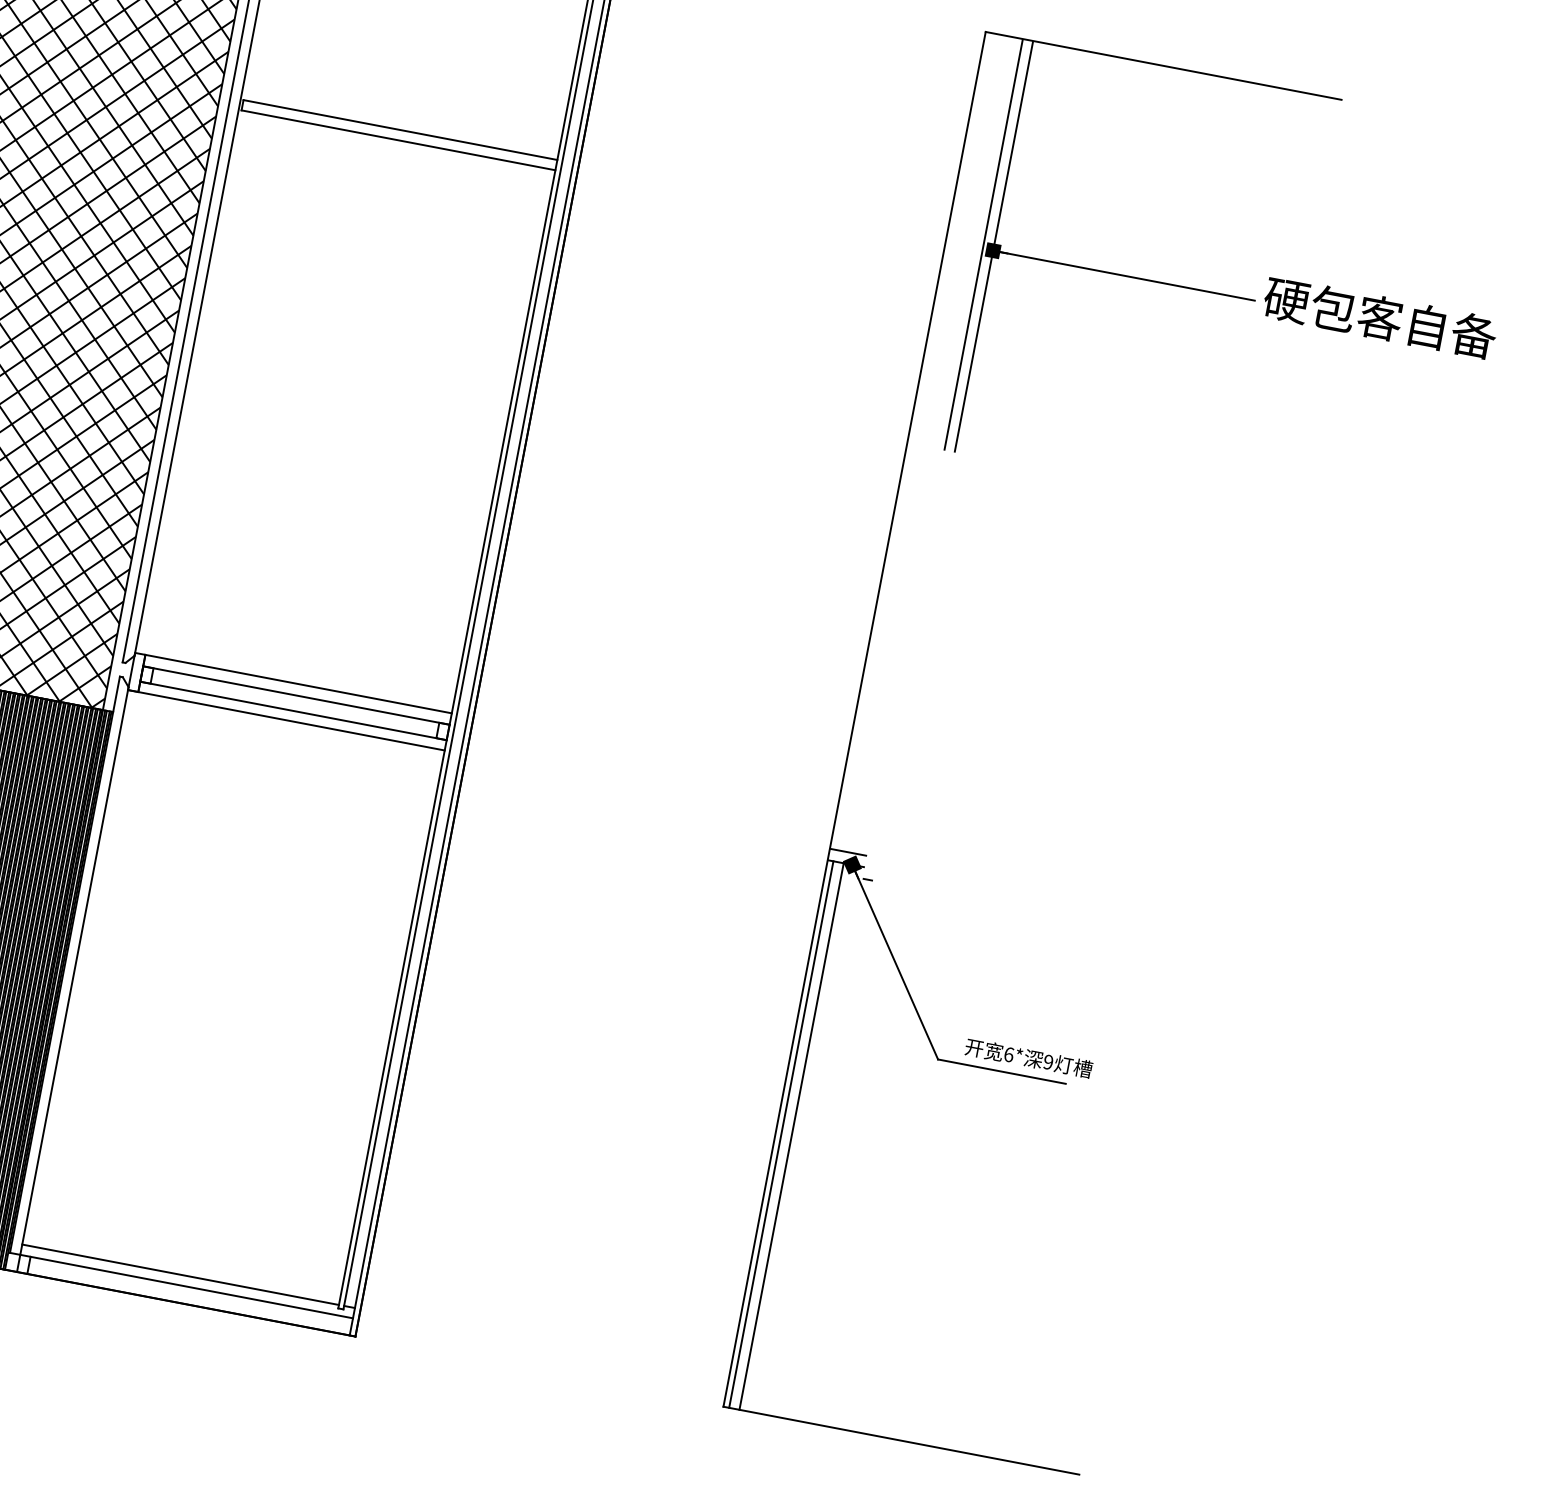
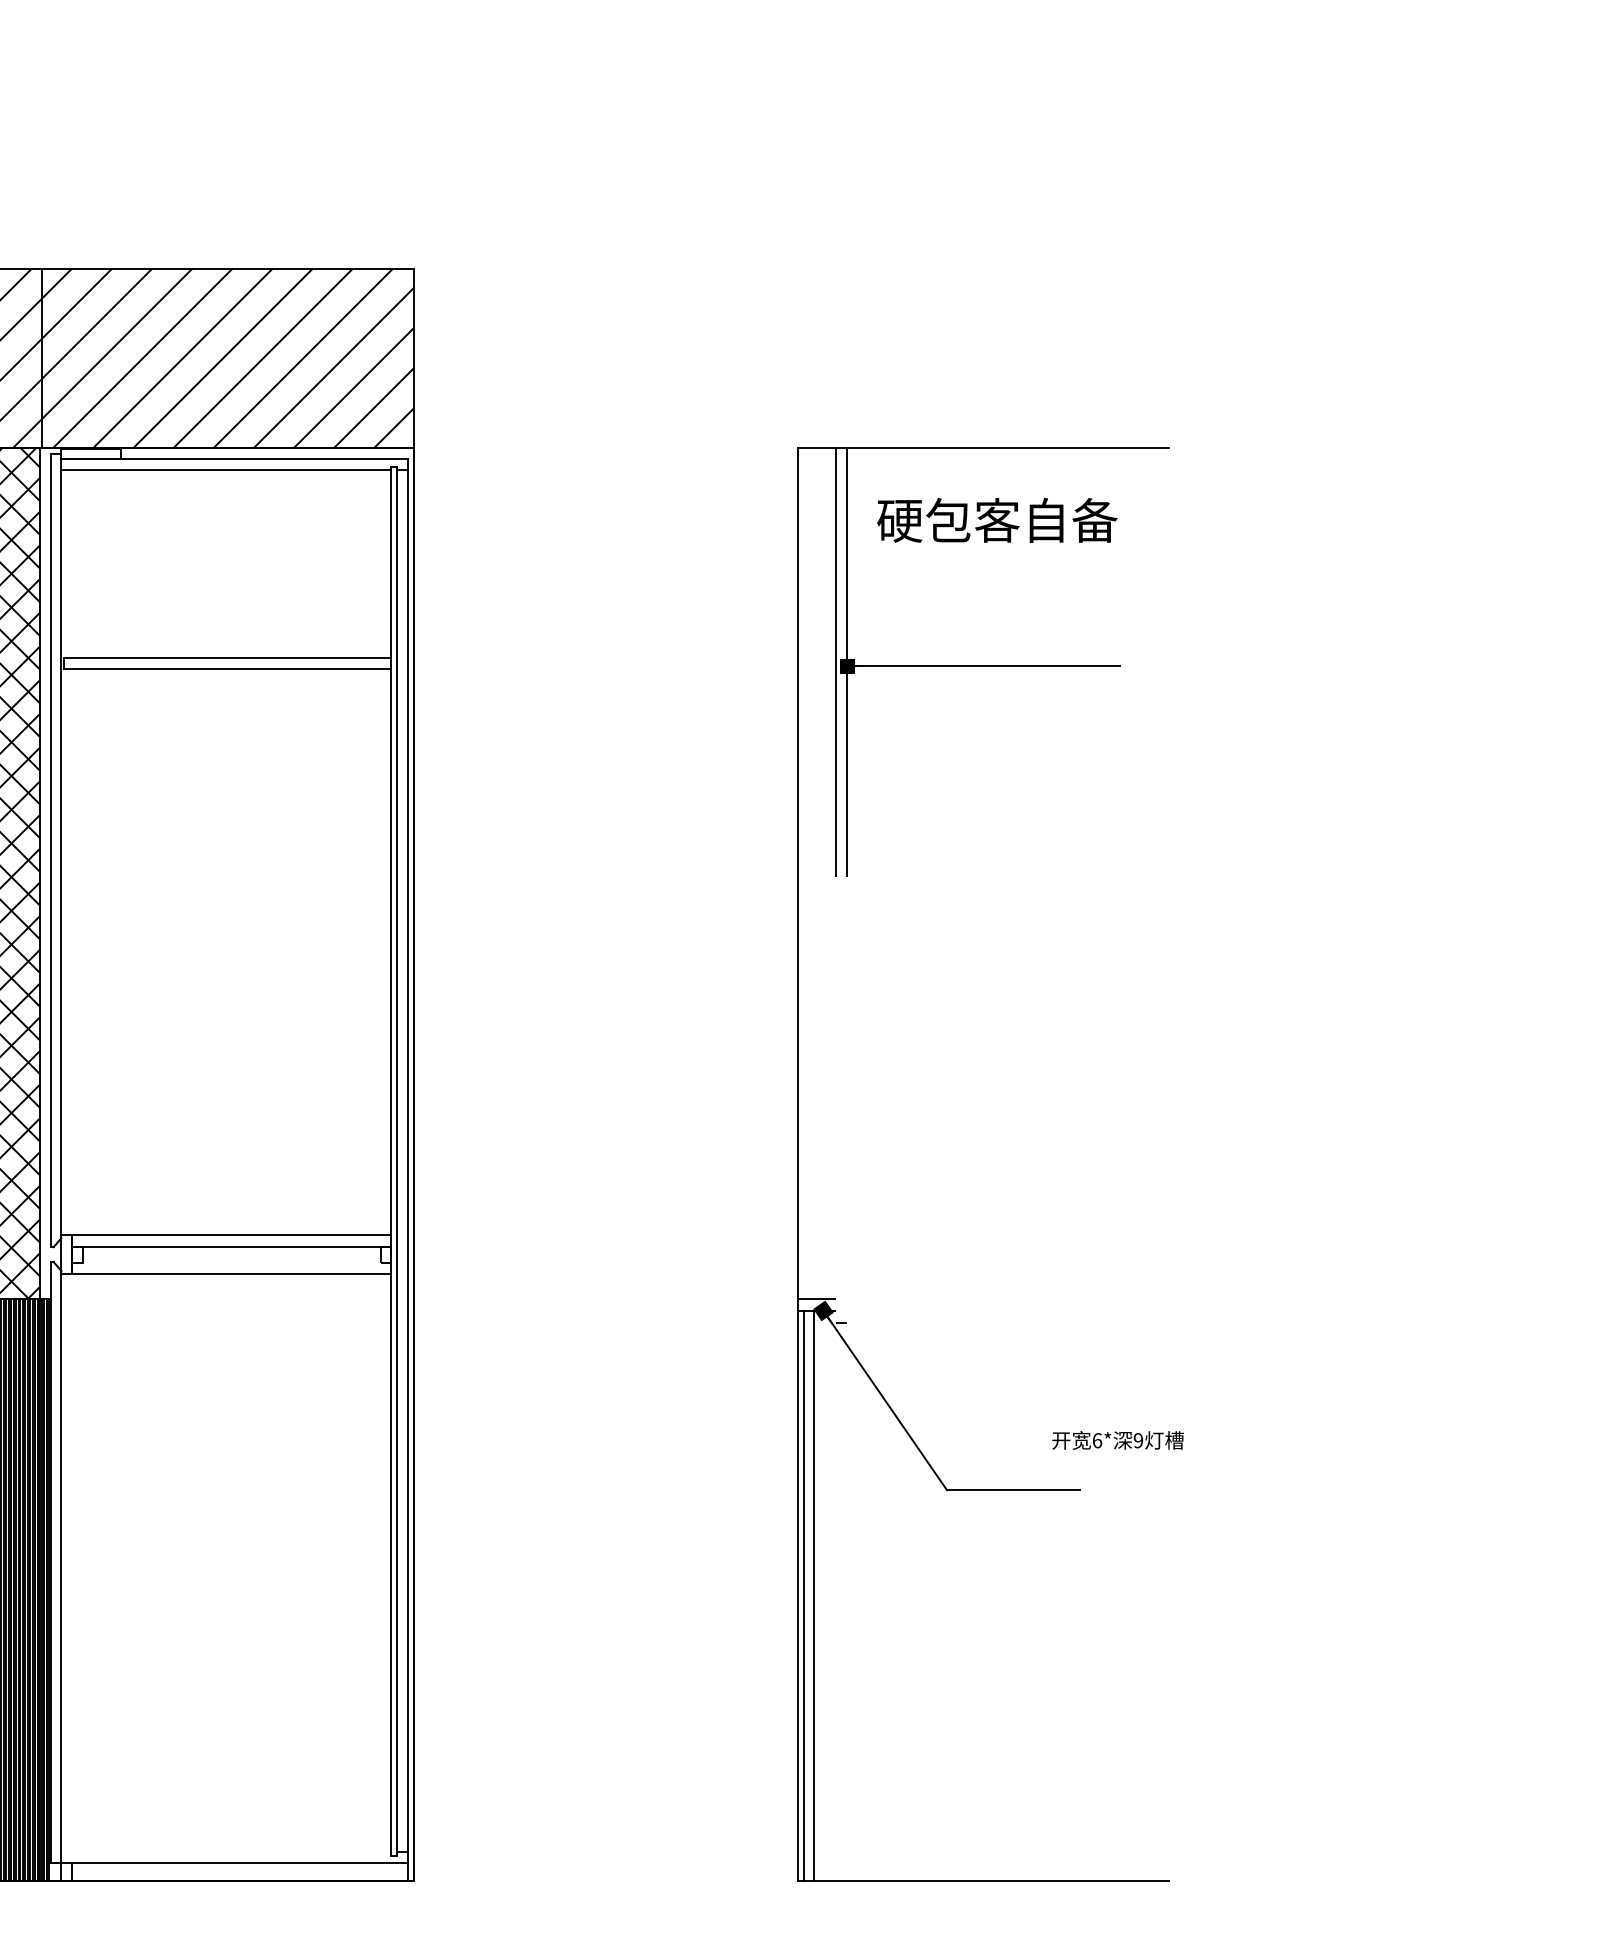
text: (1380, 317) -> (997, 519), moved
line: (293, 711) -> (231, 1263), removed
text: (1028, 1058) -> (1117, 1440), moved
line: (180, 1274) -> (226, 1851), removed

